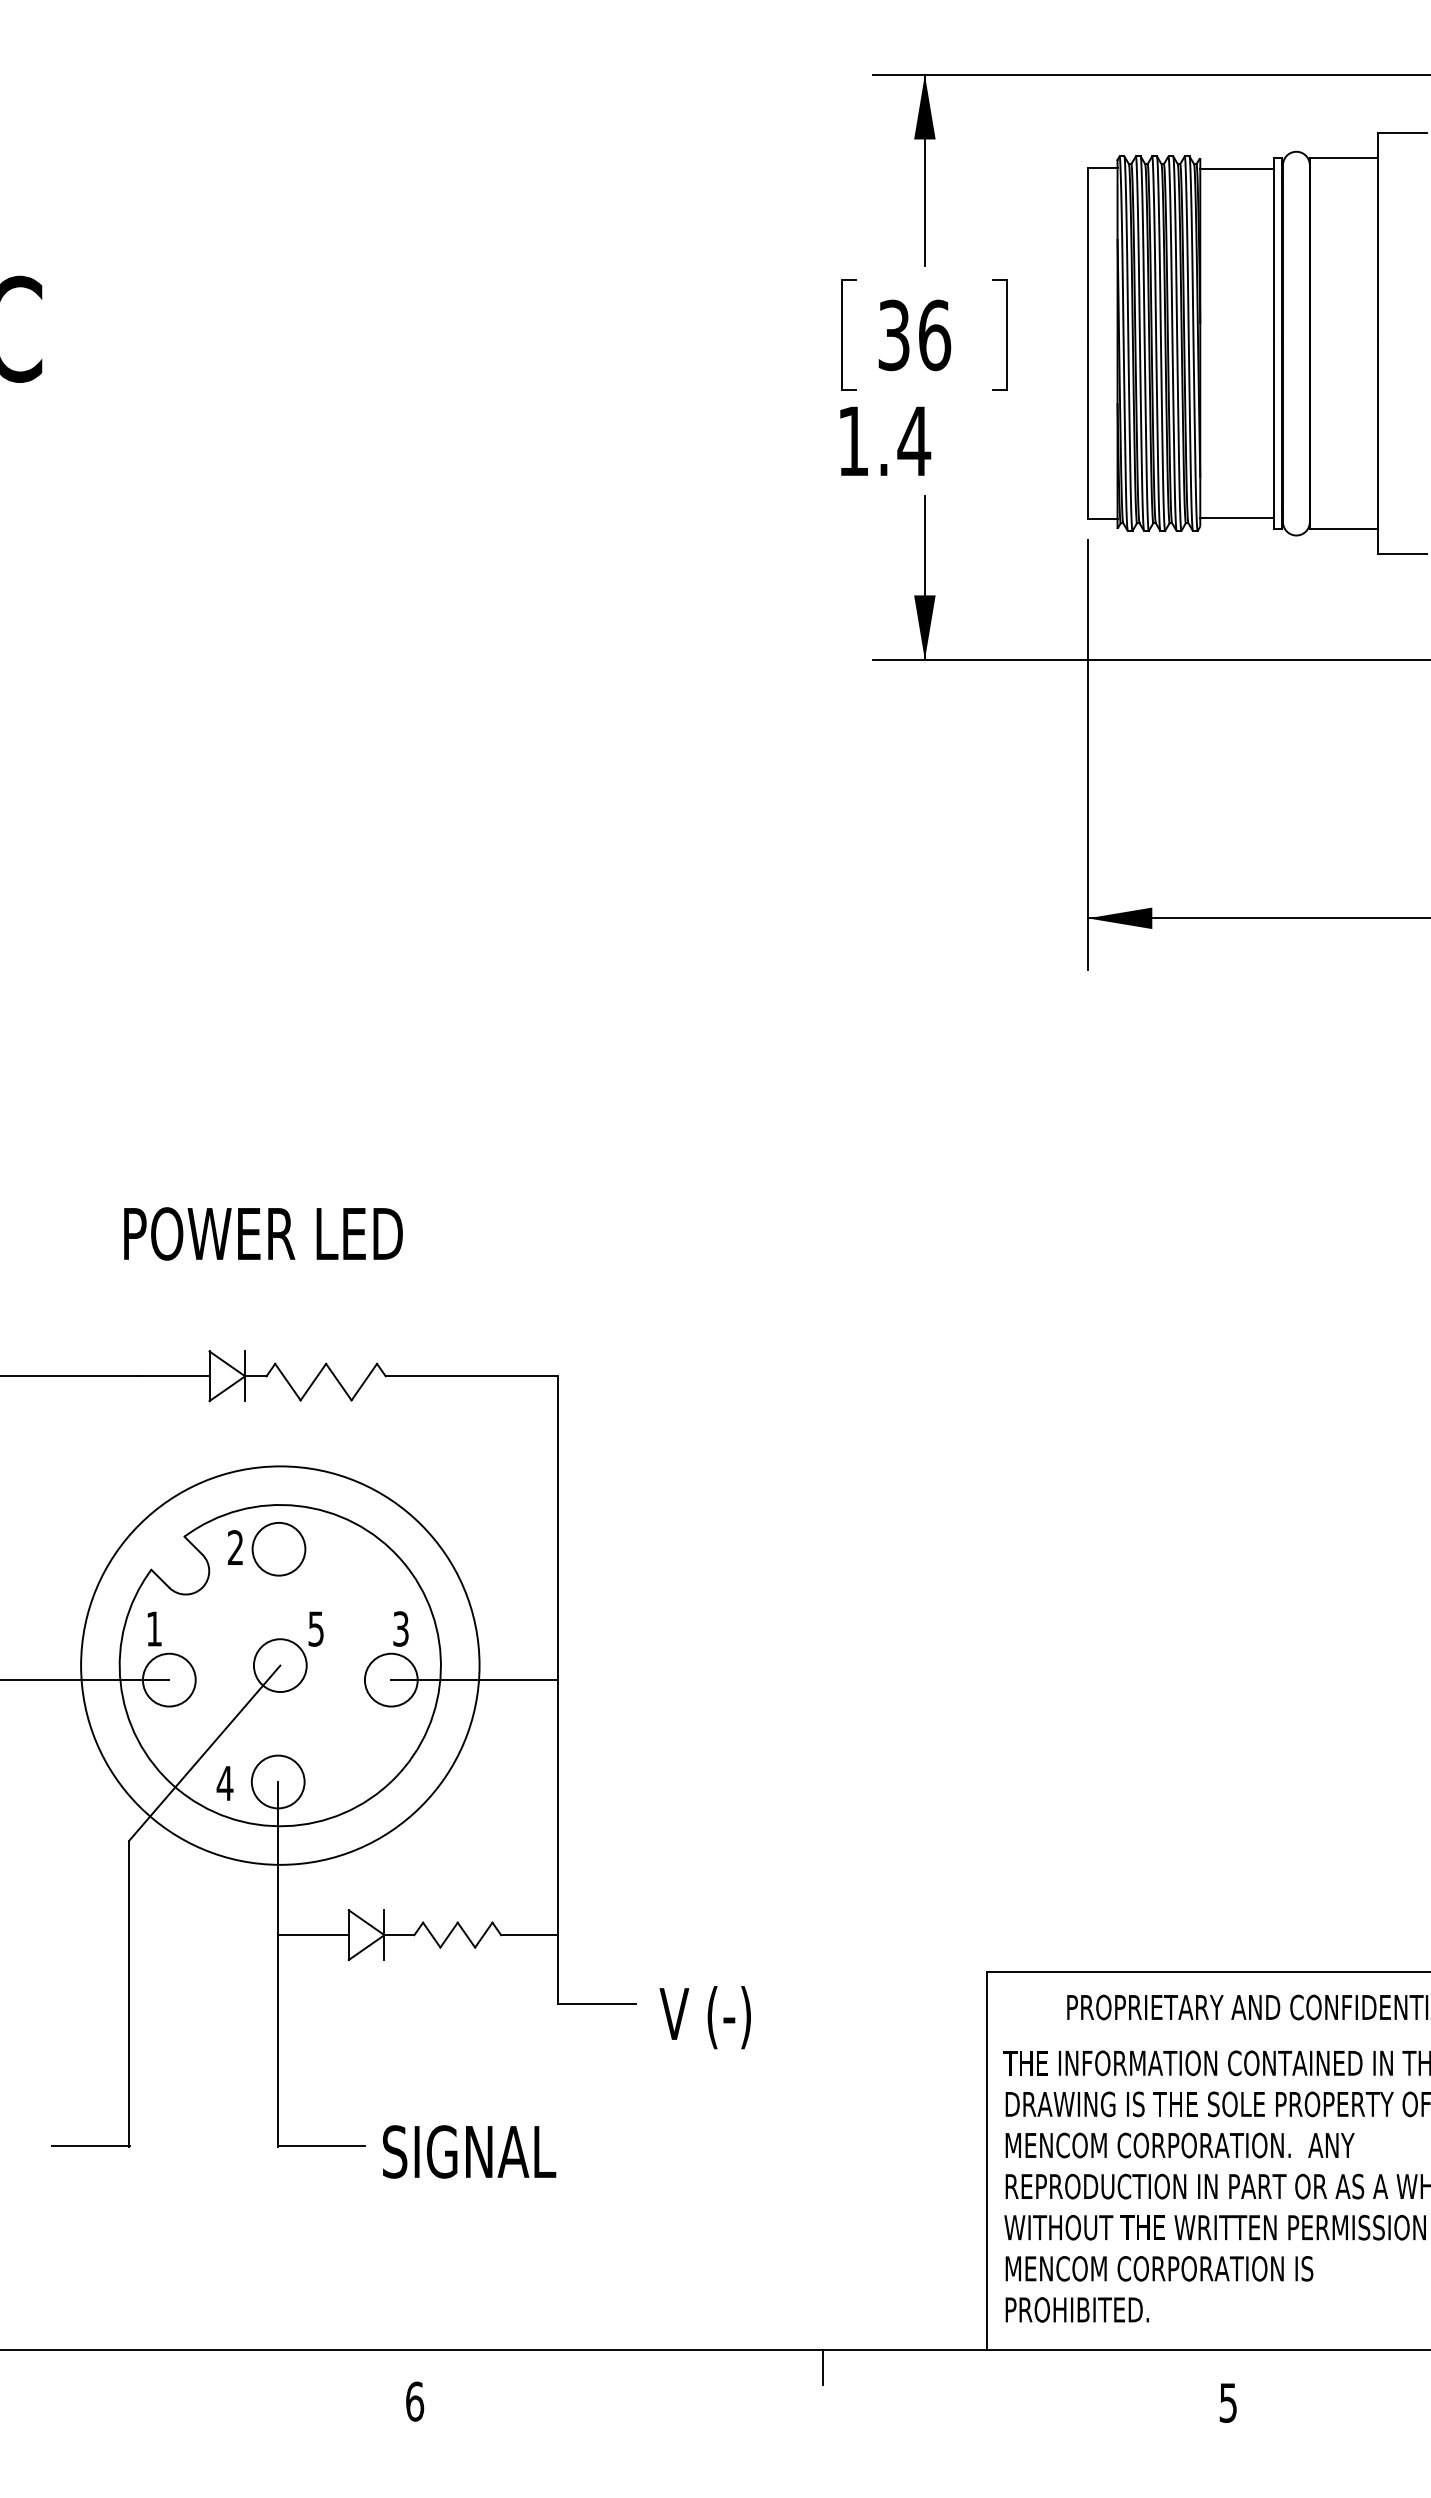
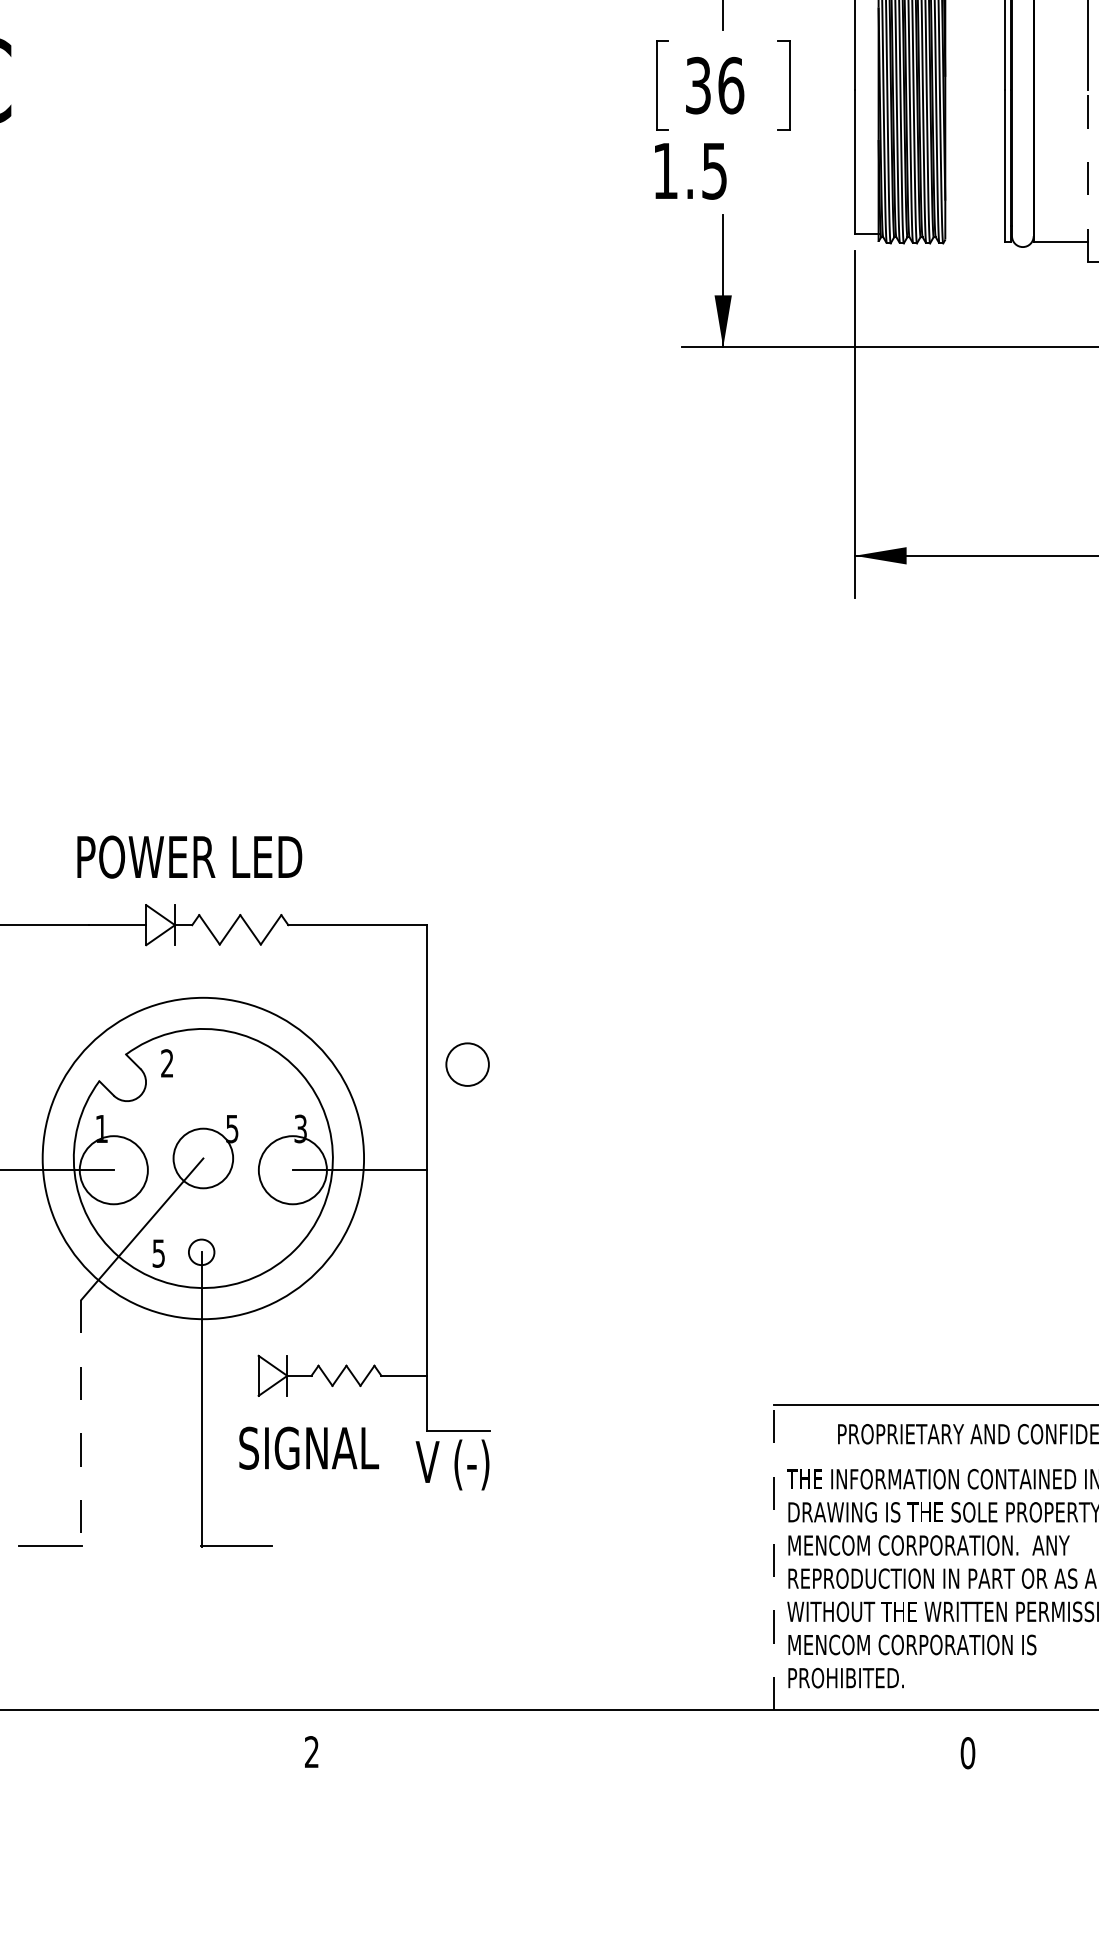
text: (914, 441) -> (714, 171), 1.4 -> 1.5
line: (1377, 447) -> (1088, 176), solid -> dashed
line: (1237, 517) -> (975, 232), removed
text: (263, 1233) -> (189, 856), moved
circle: (278, 1549) -> (467, 1064), moved
circle: (279, 1665) -> (202, 1158), size x1.4
circle: (168, 1679) -> (113, 1169), size x1.6
circle: (390, 1679) -> (292, 1169), size x1.6
circle: (277, 1781) -> (201, 1251), size x0.6
text: (224, 1783) -> (158, 1253), 4 -> 5
line: (312, 1935) -> (229, 1376), removed
line: (129, 1994) -> (81, 1423), solid -> dashed
text: (704, 2017) -> (451, 1464), moved
text: (469, 2151) -> (309, 1447), moved
line: (987, 2160) -> (773, 1557), solid -> dashed
line: (822, 2366) -> (640, 1723), removed
text: (415, 2401) -> (312, 1751), 6 -> 2
text: (1228, 2402) -> (968, 1752), 5 -> 0

